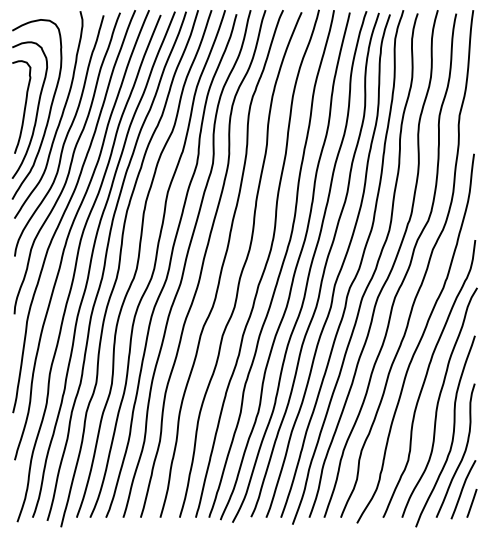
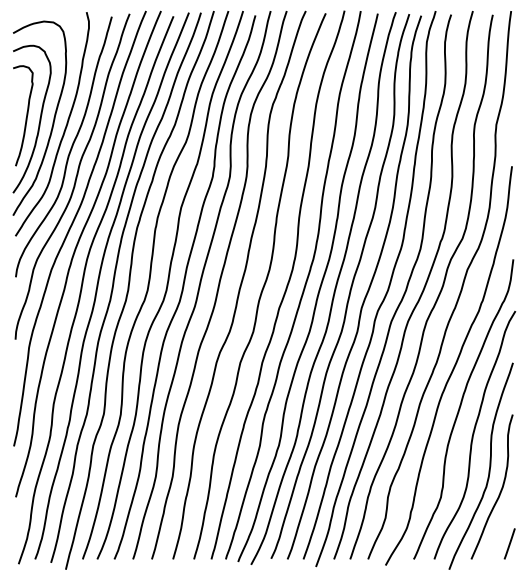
curve: (463, 489) -> (500, 528), removed

